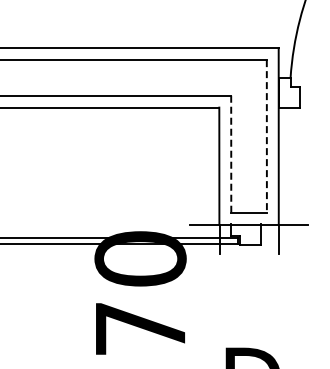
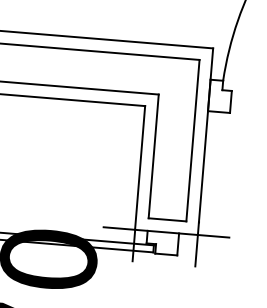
line: (266, 136) -> (192, 140), dashed -> solid
line: (231, 154) -> (153, 156), dashed -> solid

